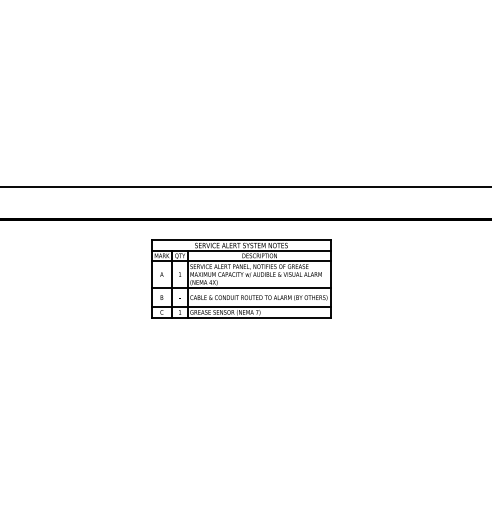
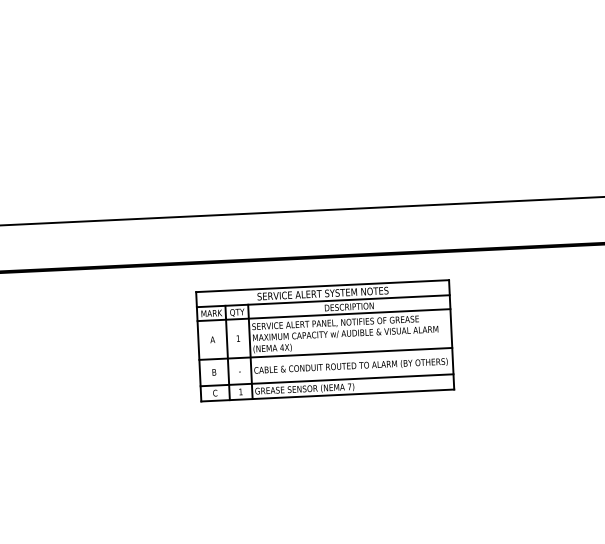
part: (241, 278) -> (325, 340), moved

